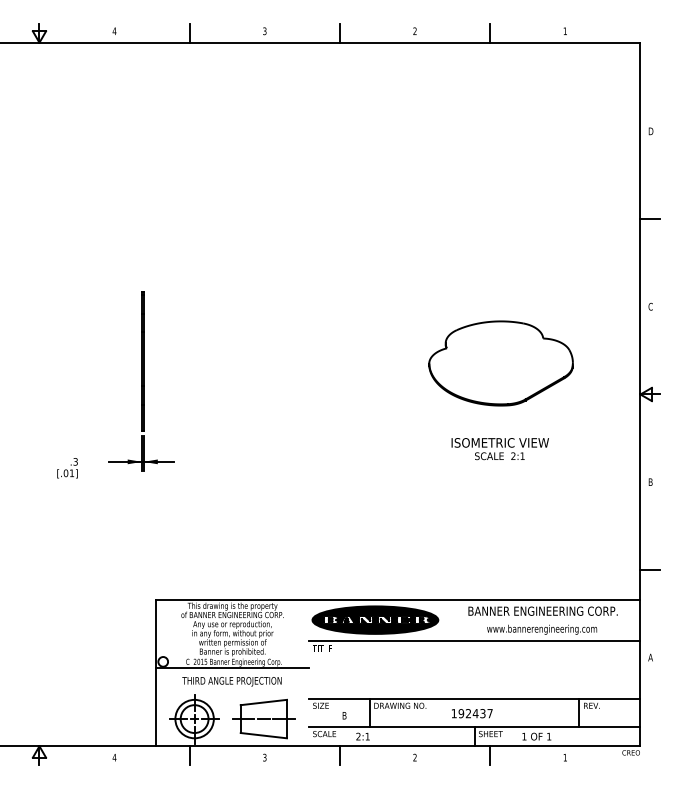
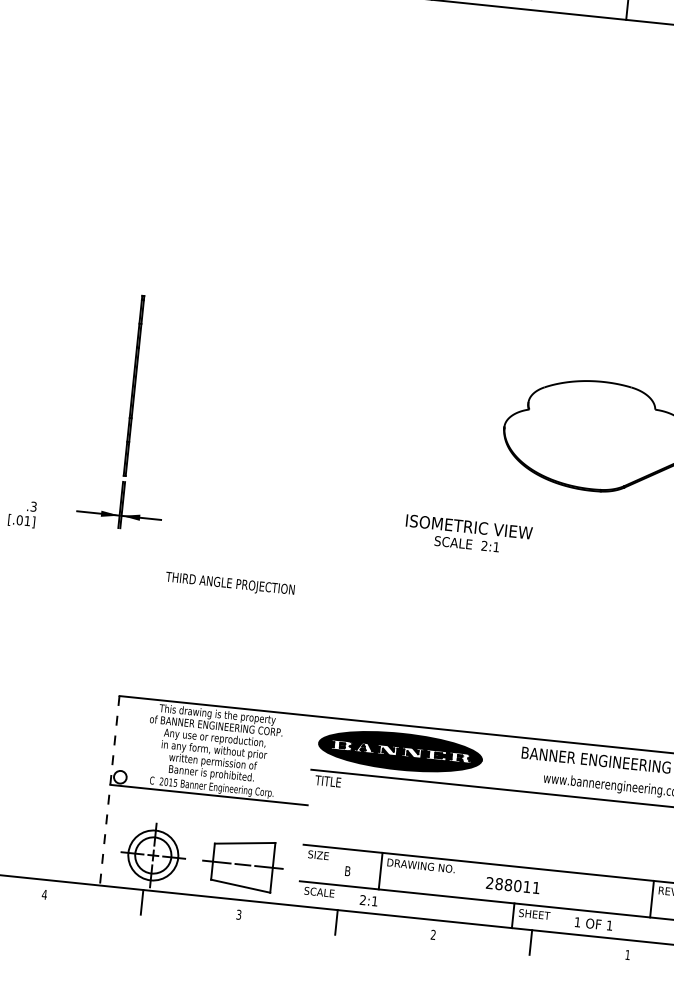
text: (499, 449) -> (467, 535), moved
line: (156, 673) -> (110, 791), solid -> dashed
text: (231, 681) -> (229, 584), moved
text: (471, 713) -> (512, 885), 192437 -> 288011

